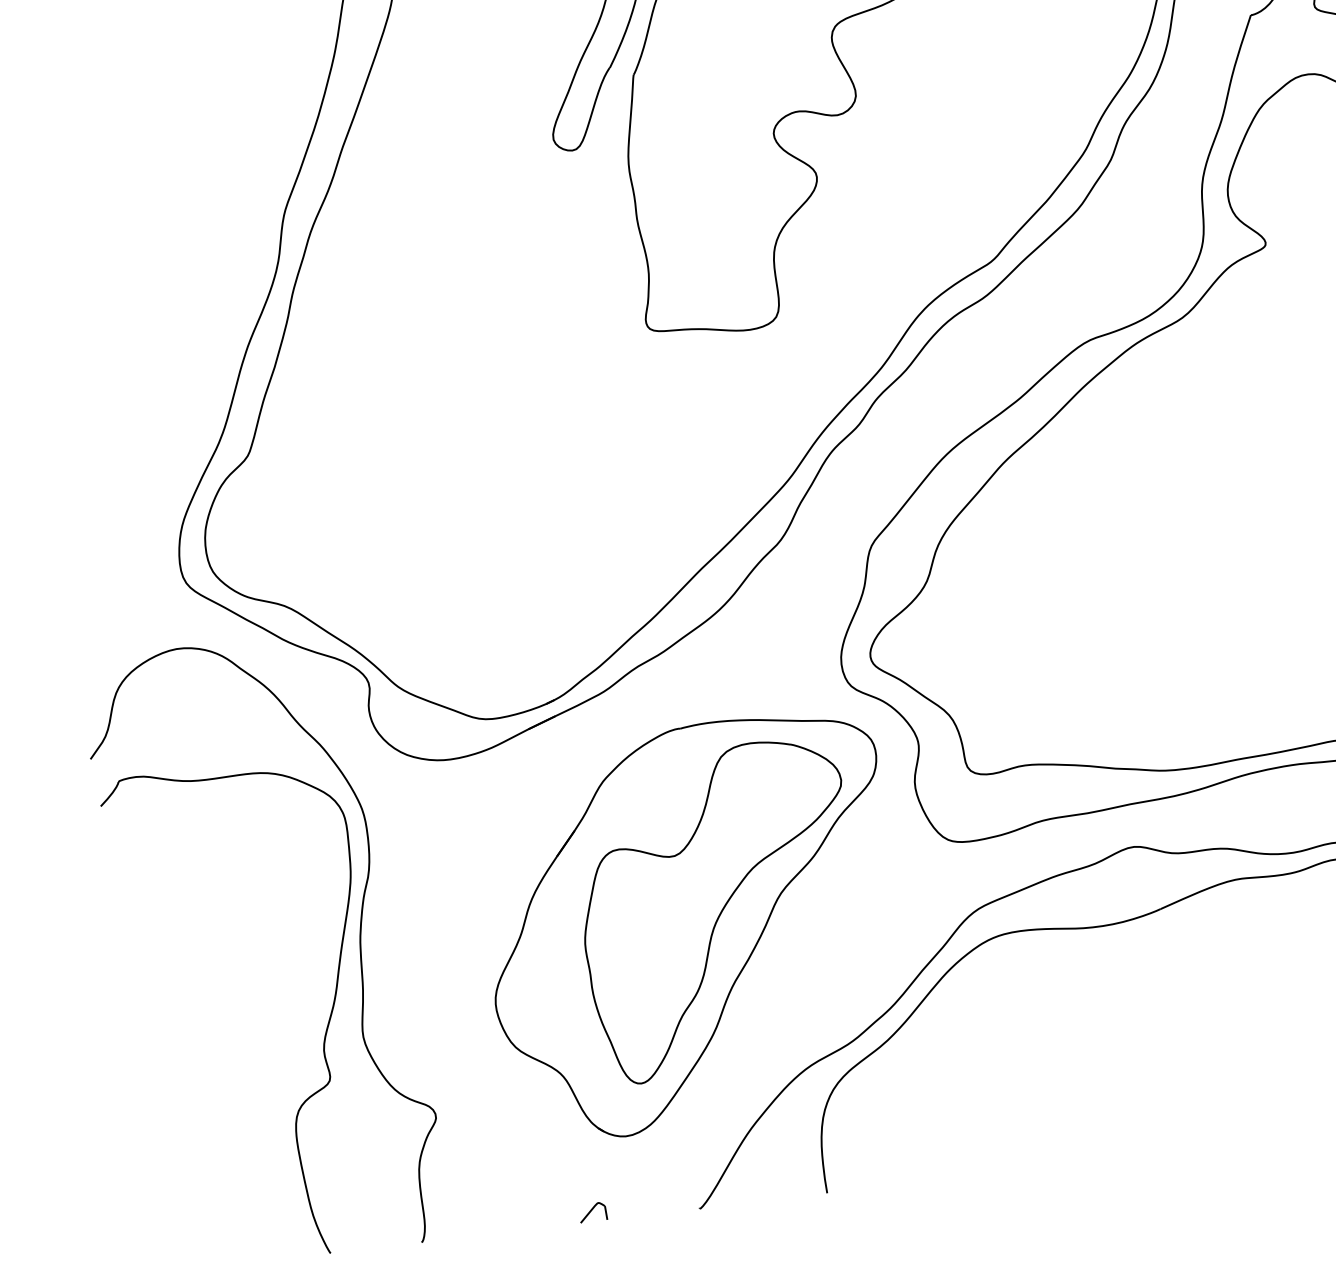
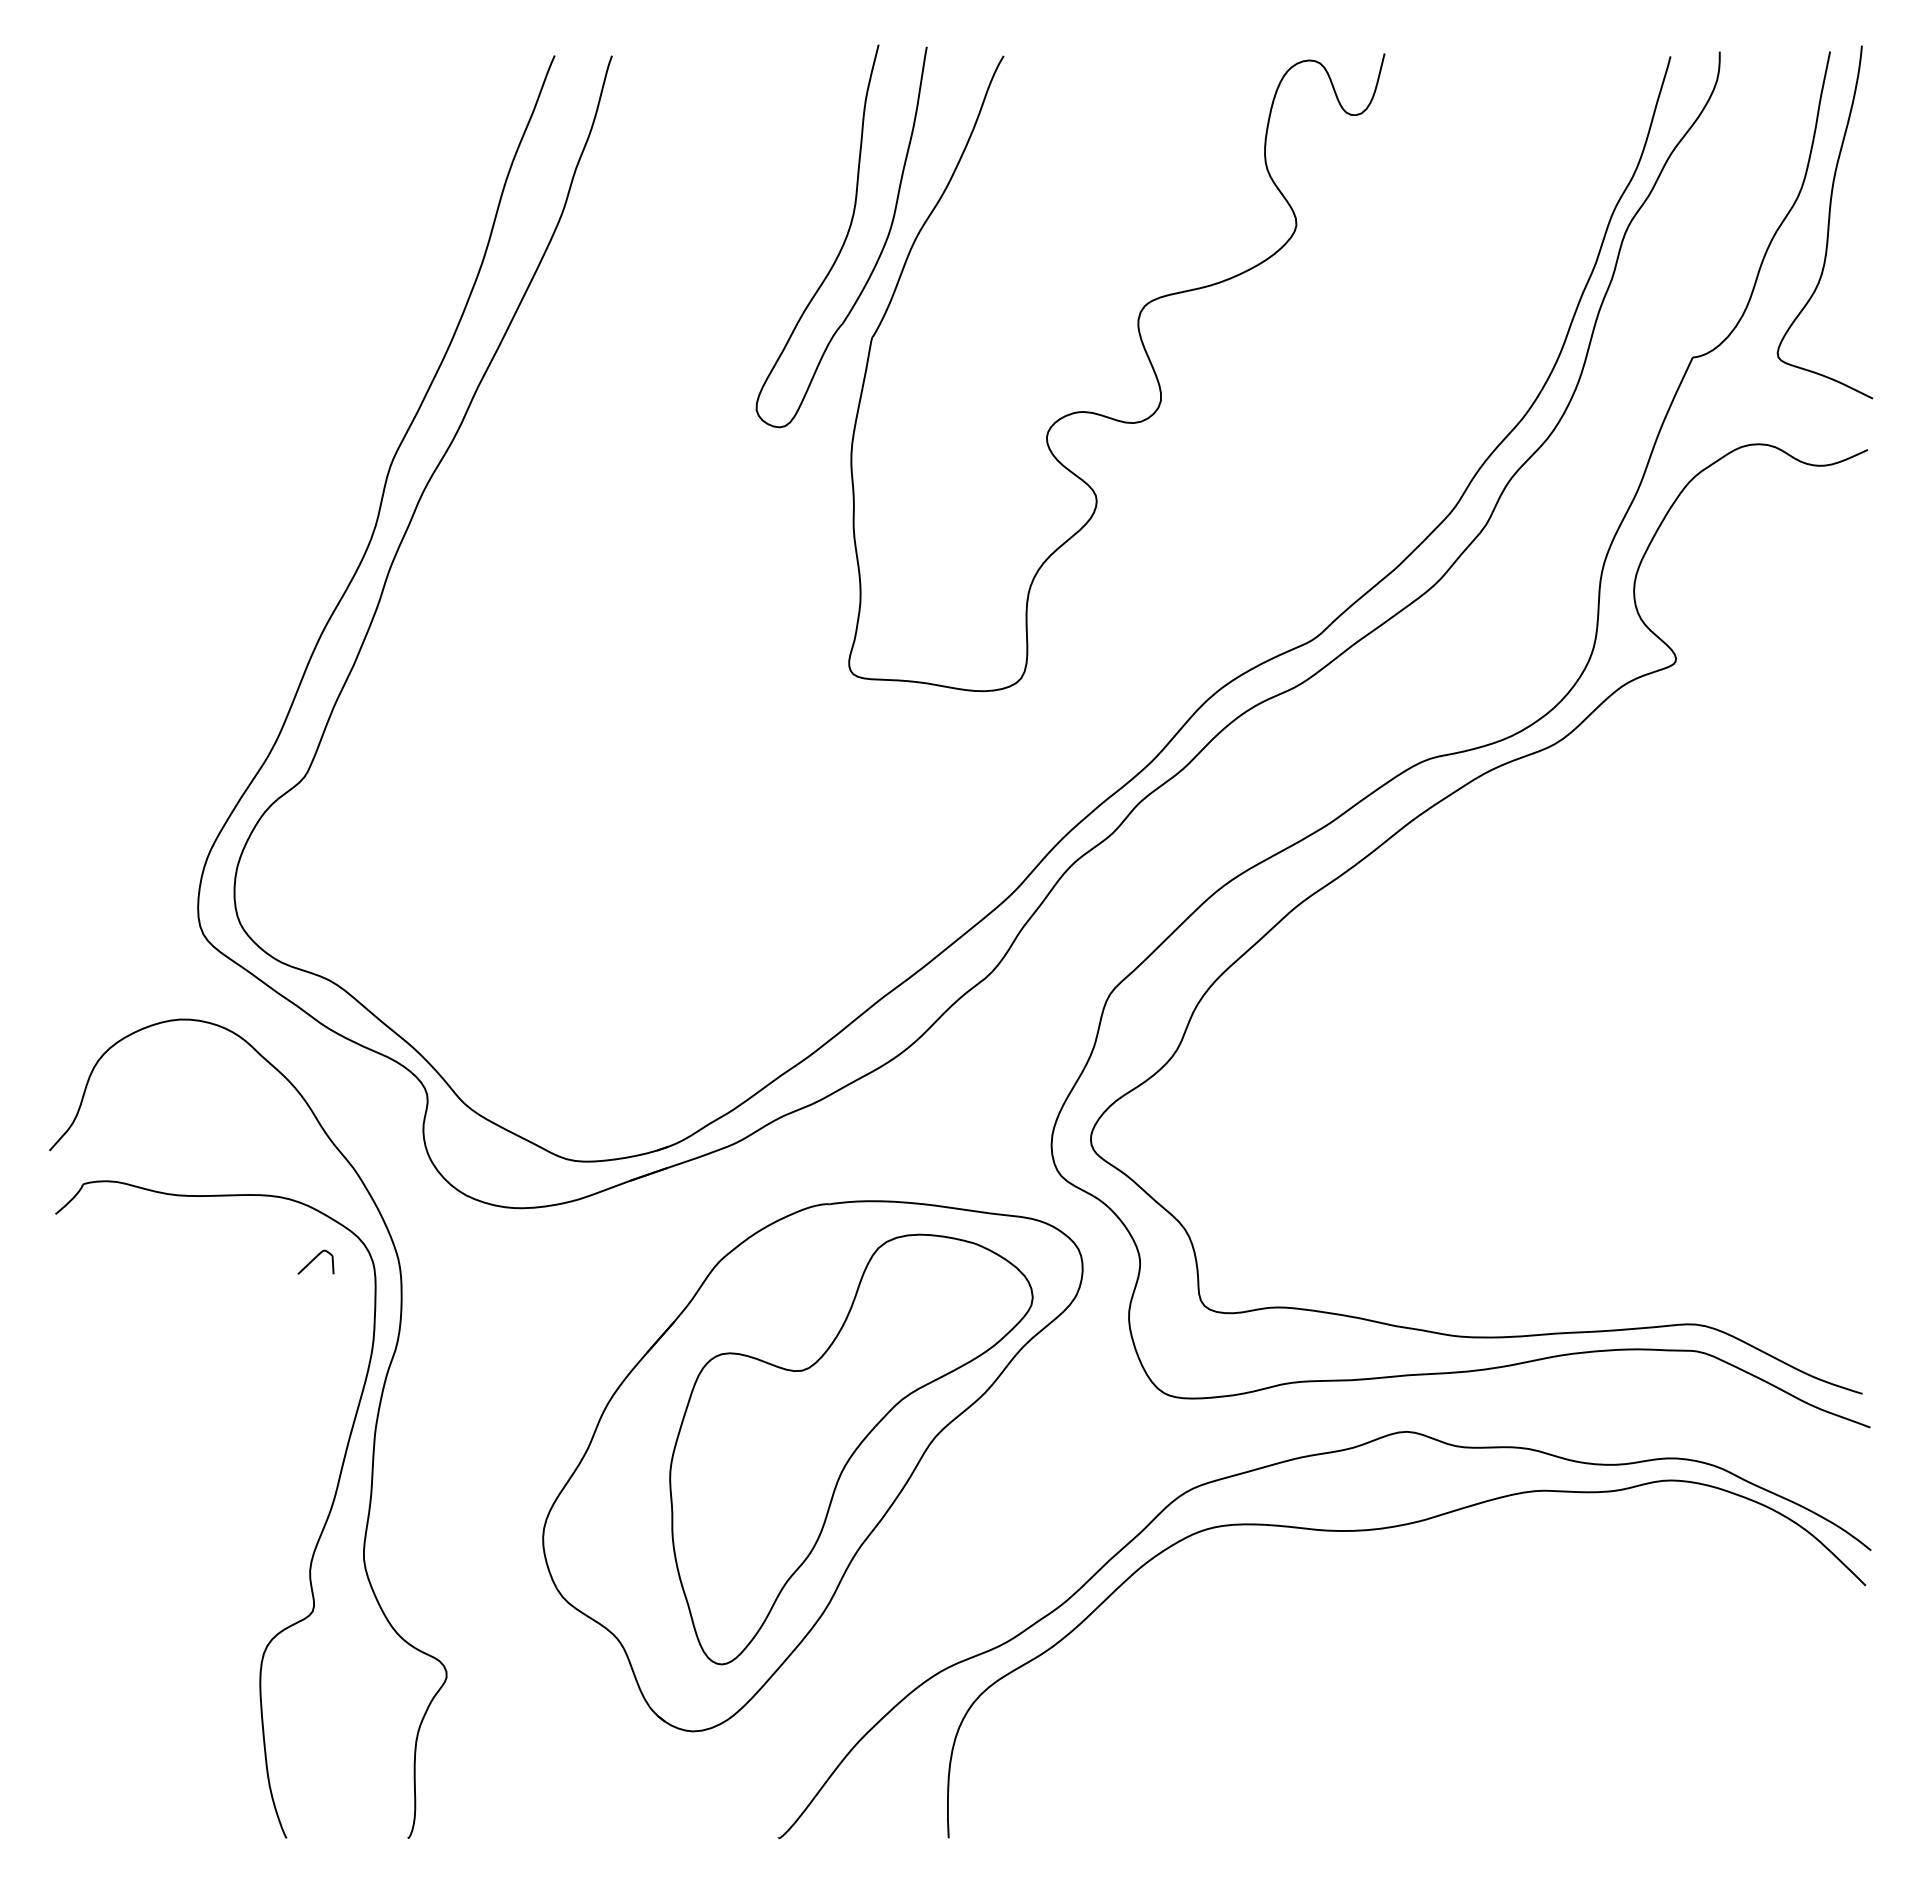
part: (592, 1211) -> (315, 1261), moved

